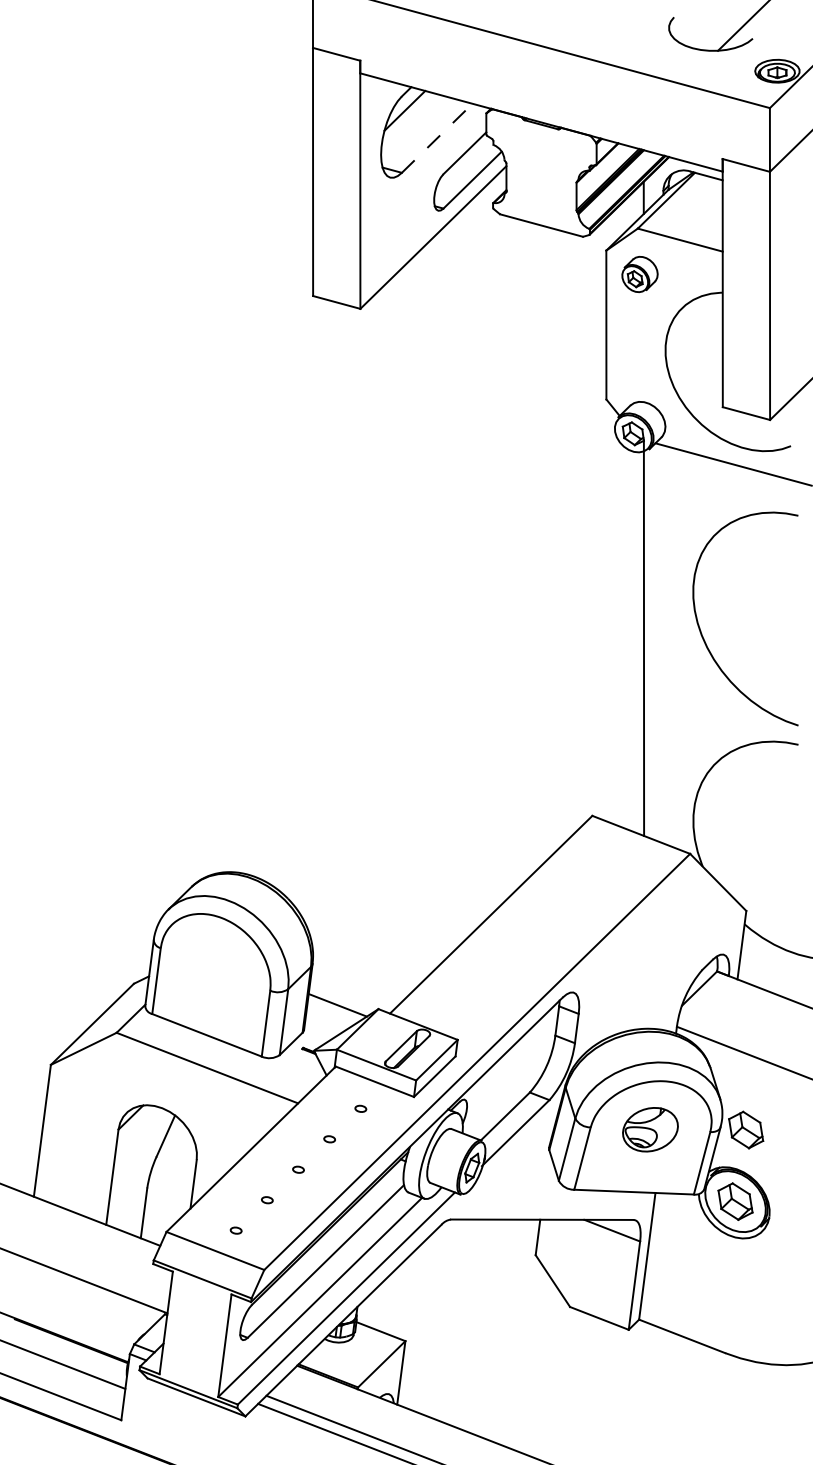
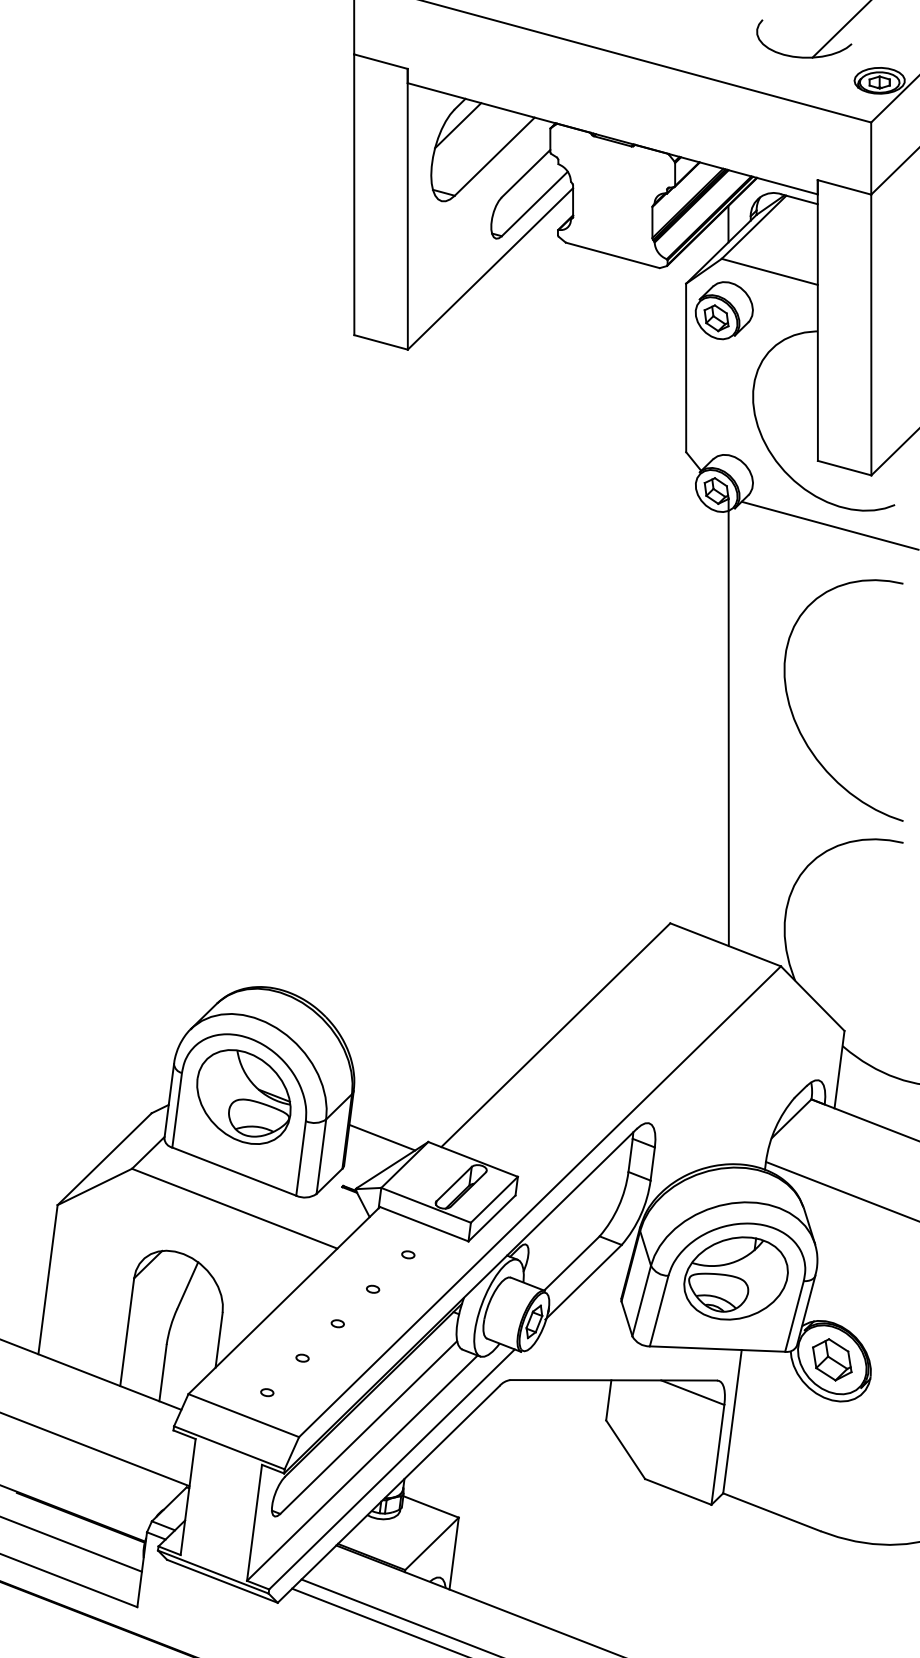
line: (436, 138) -> (494, 156), dashed -> solid
part: (639, 274) -> (723, 310), size x1.43
part: (215, 968) -> (243, 1096), added
part: (649, 1129) -> (735, 1278), size x1.67
part: (746, 1129) -> (844, 1278), removed

